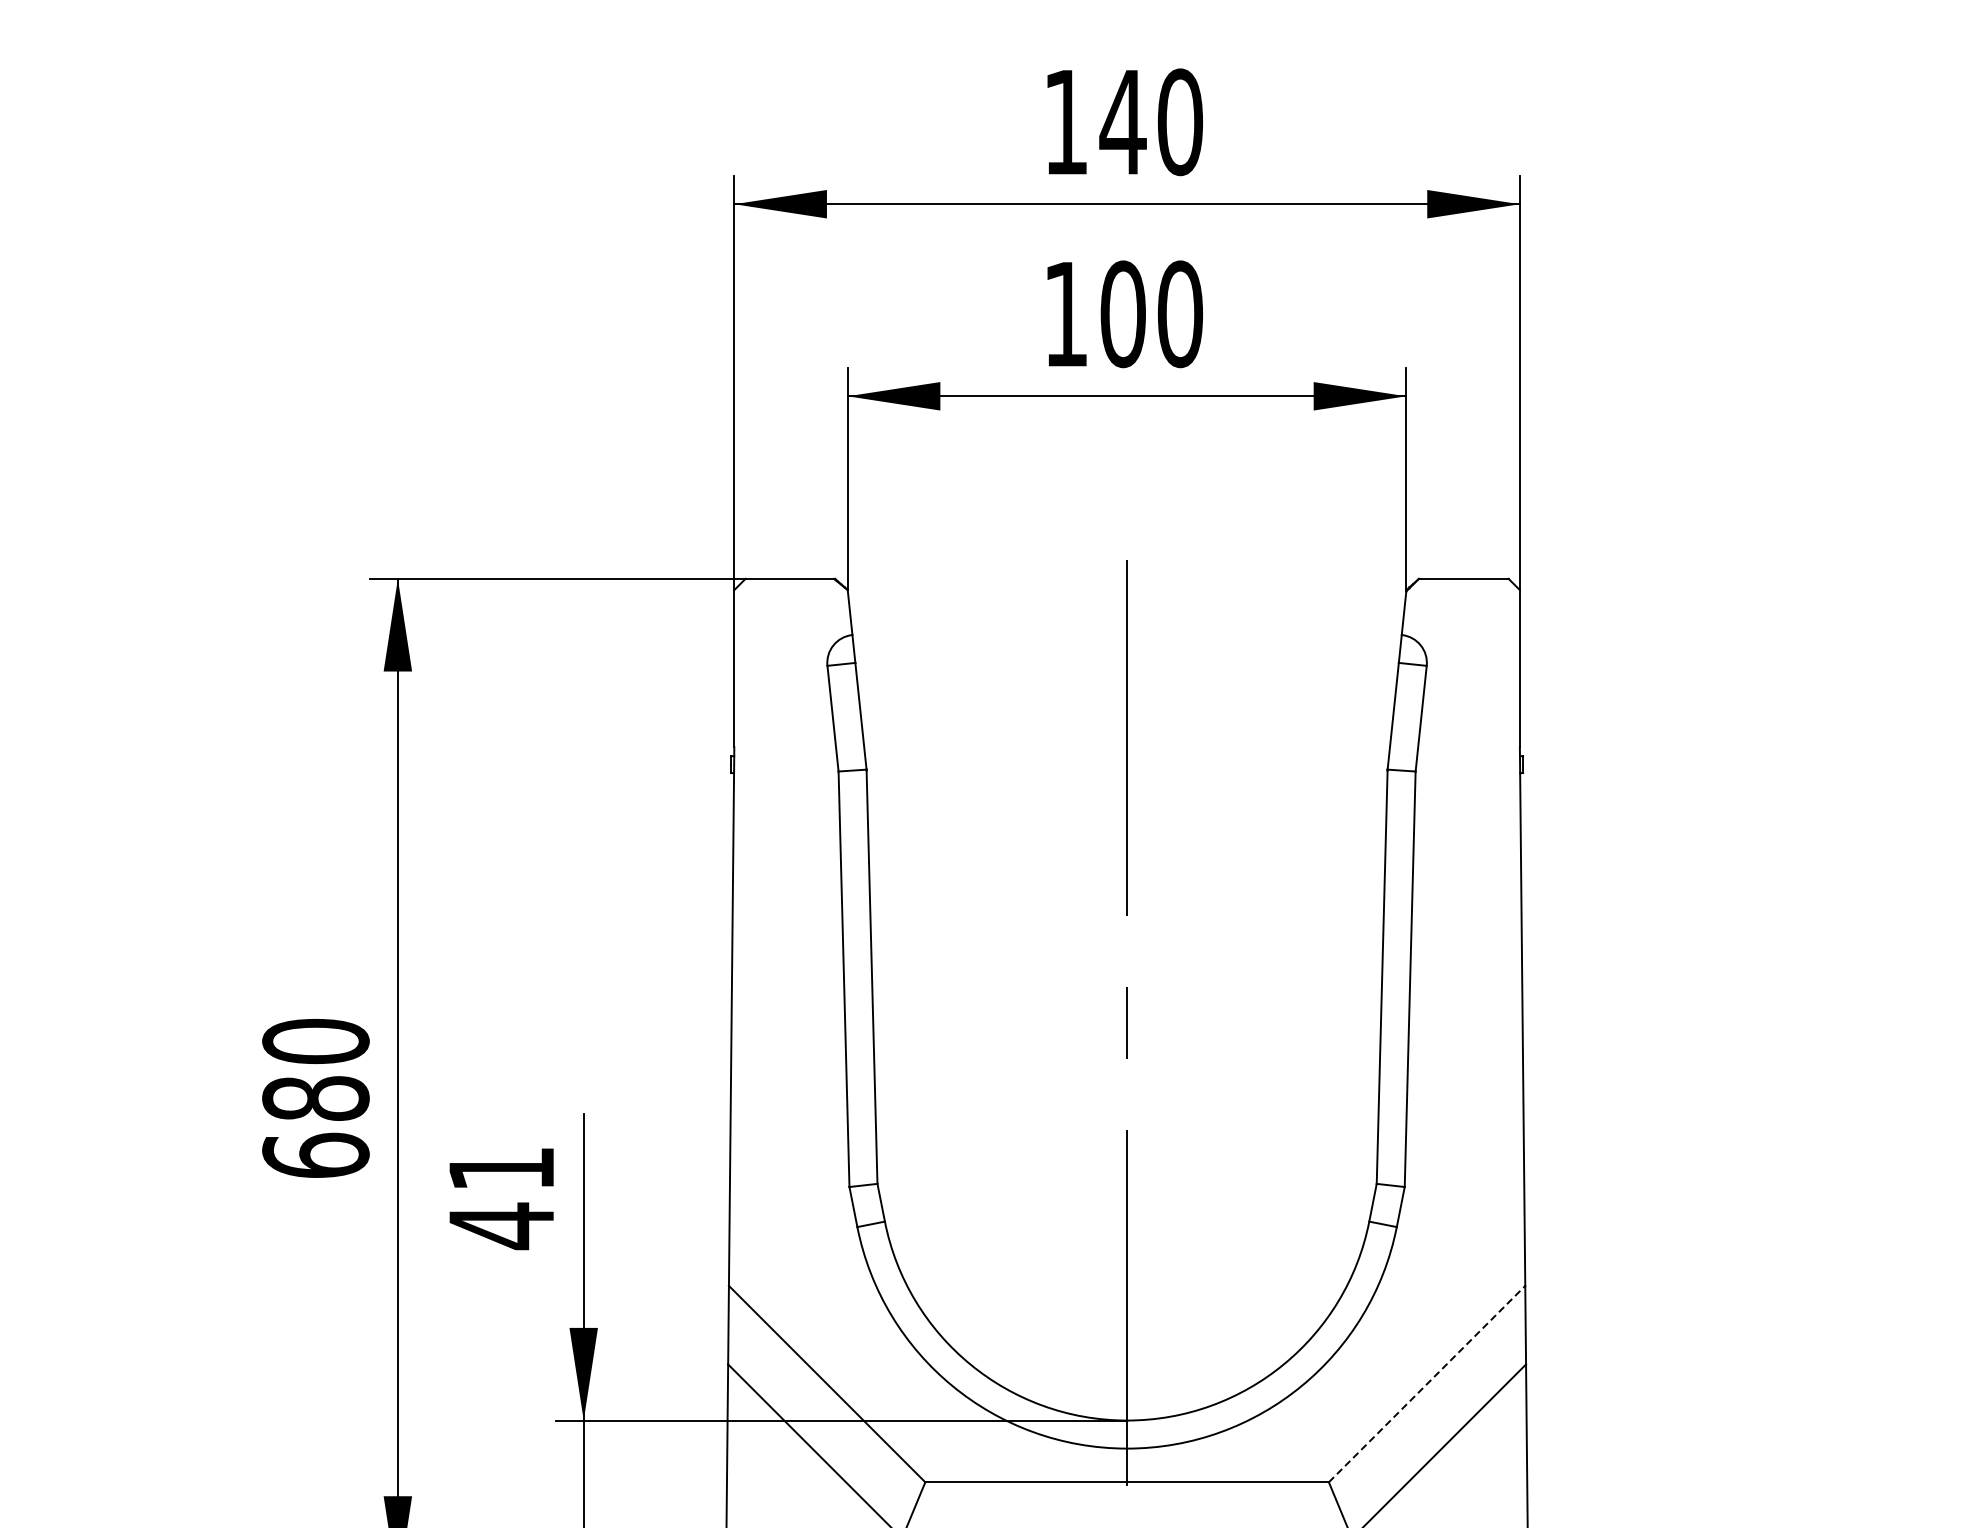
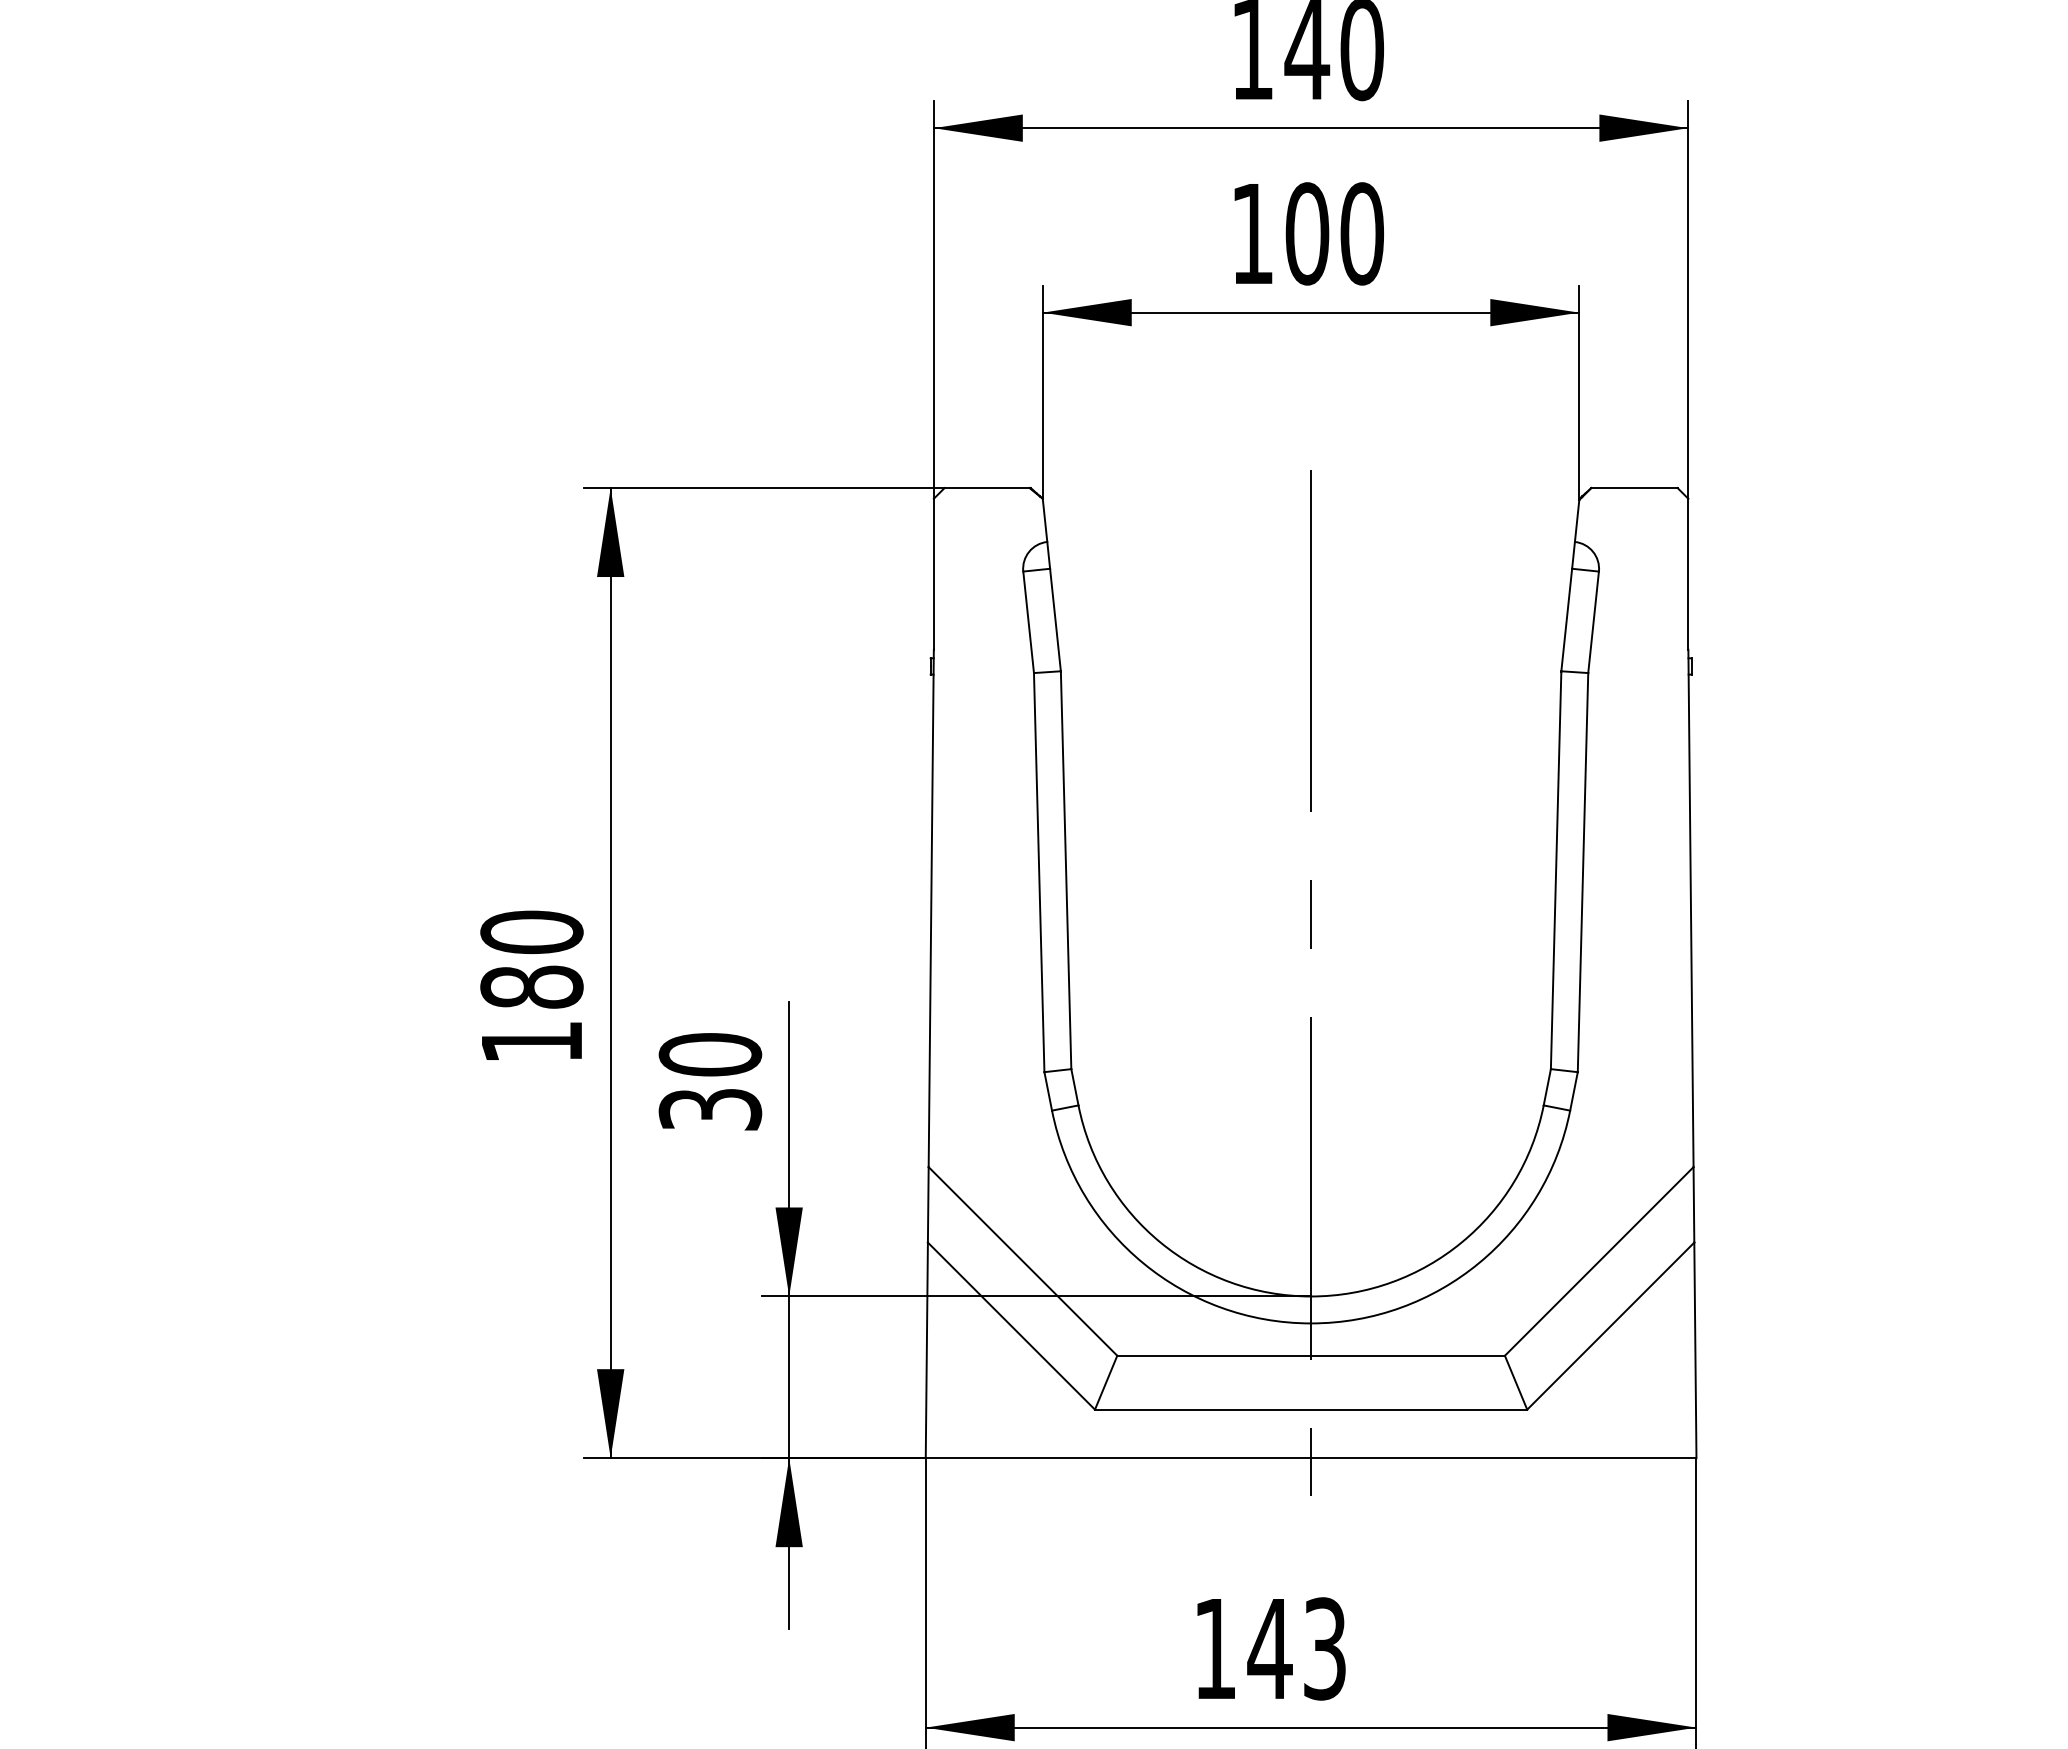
text: (315, 1155) -> (531, 1041), 680 -> 180
text: (501, 1197) -> (710, 1082), 41 -> 30
line: (1427, 1384) -> (1599, 1261), dashed -> solid

